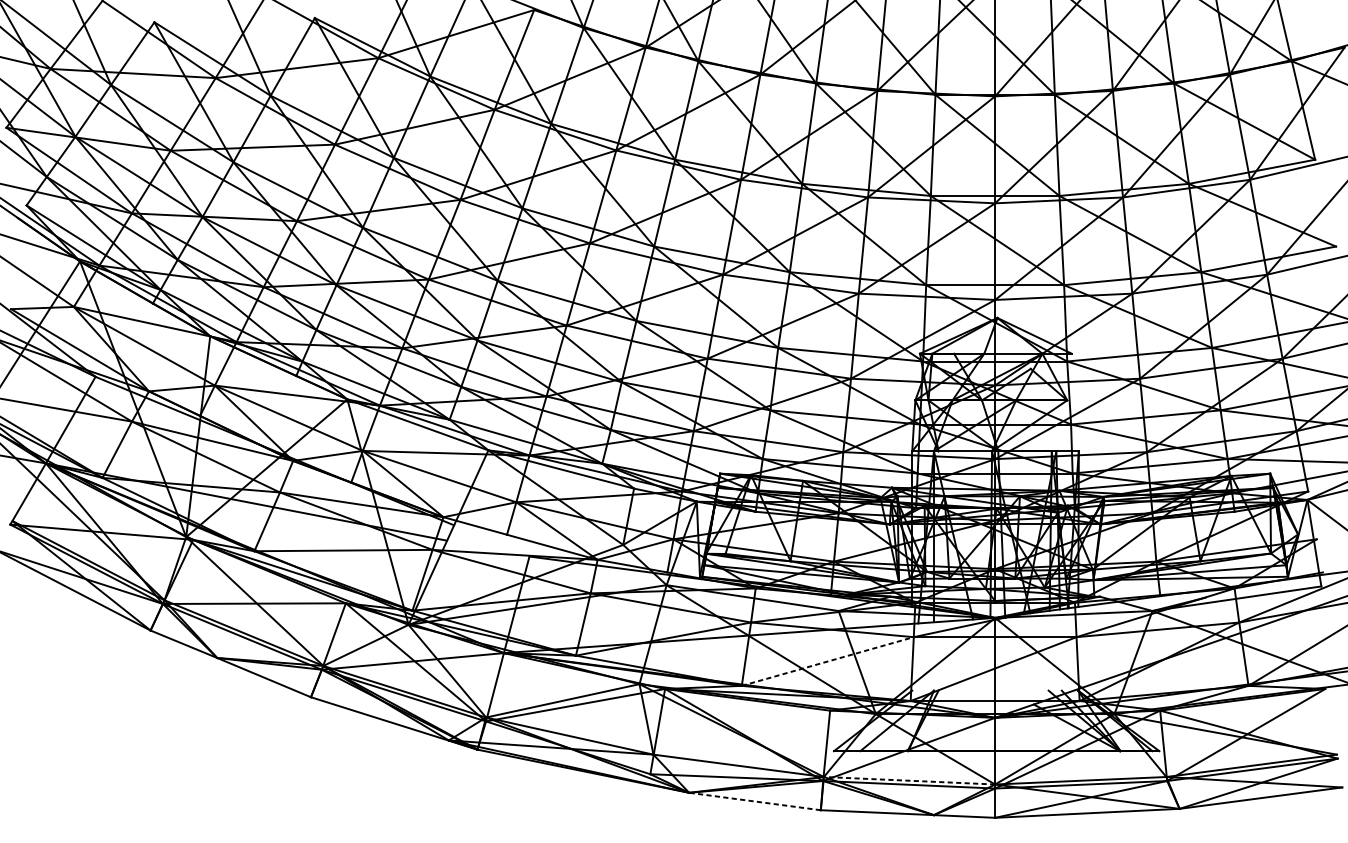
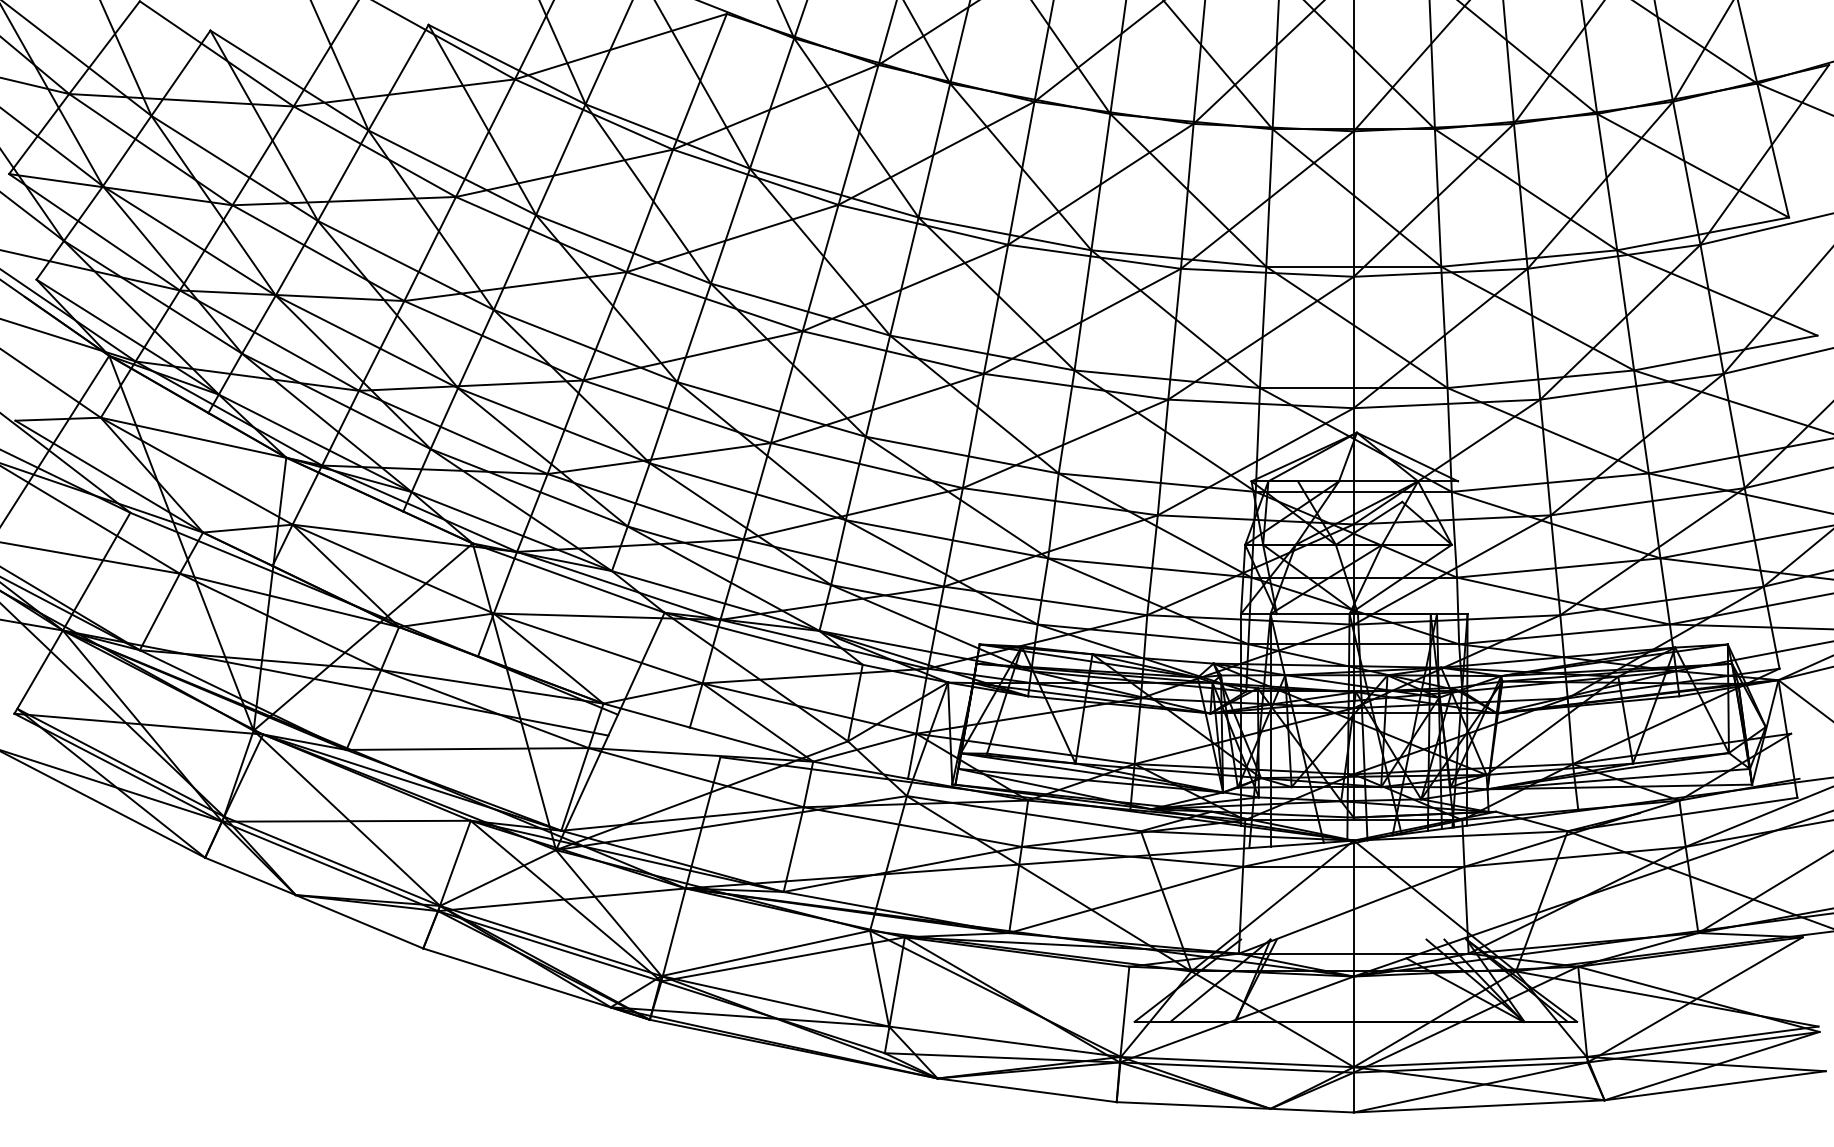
line: (828, 661) -> (1126, 899), dashed -> solid
line: (909, 781) -> (1237, 1062), dashed -> solid
line: (754, 801) -> (1026, 1090), dashed -> solid

